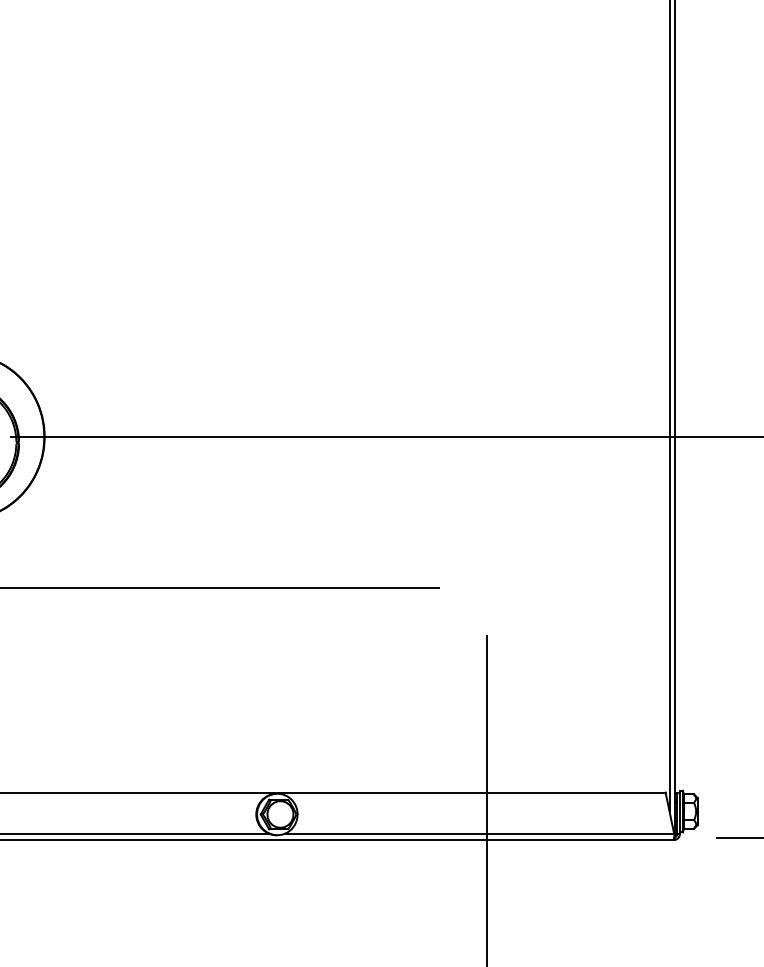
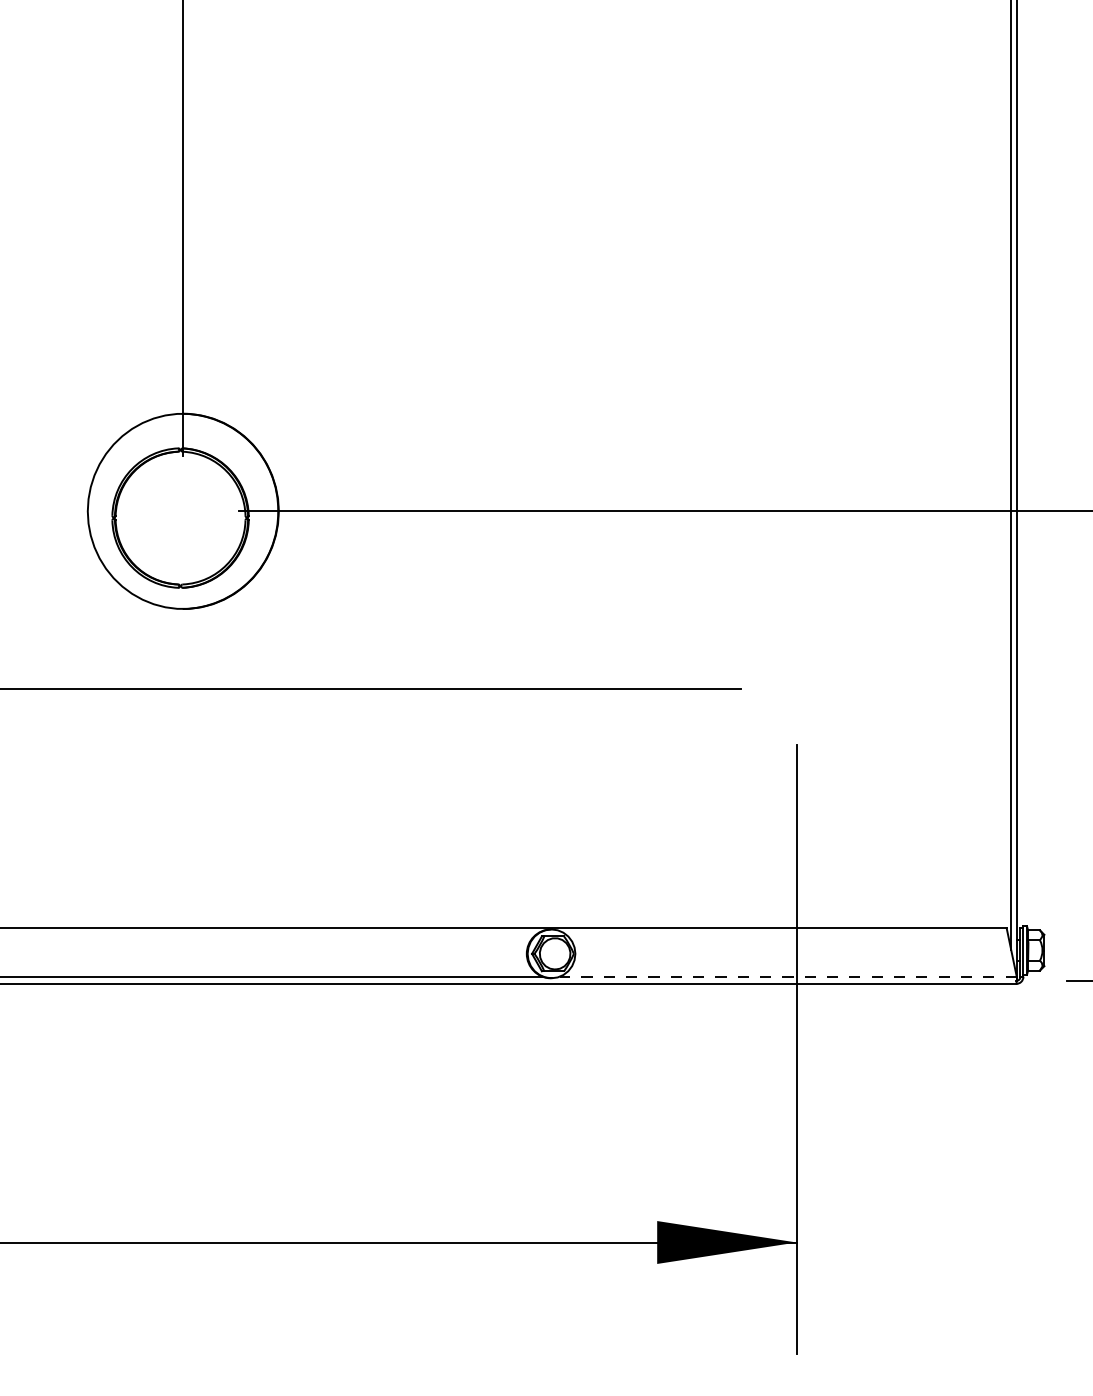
line: (478, 833) -> (787, 976), solid -> dashed

